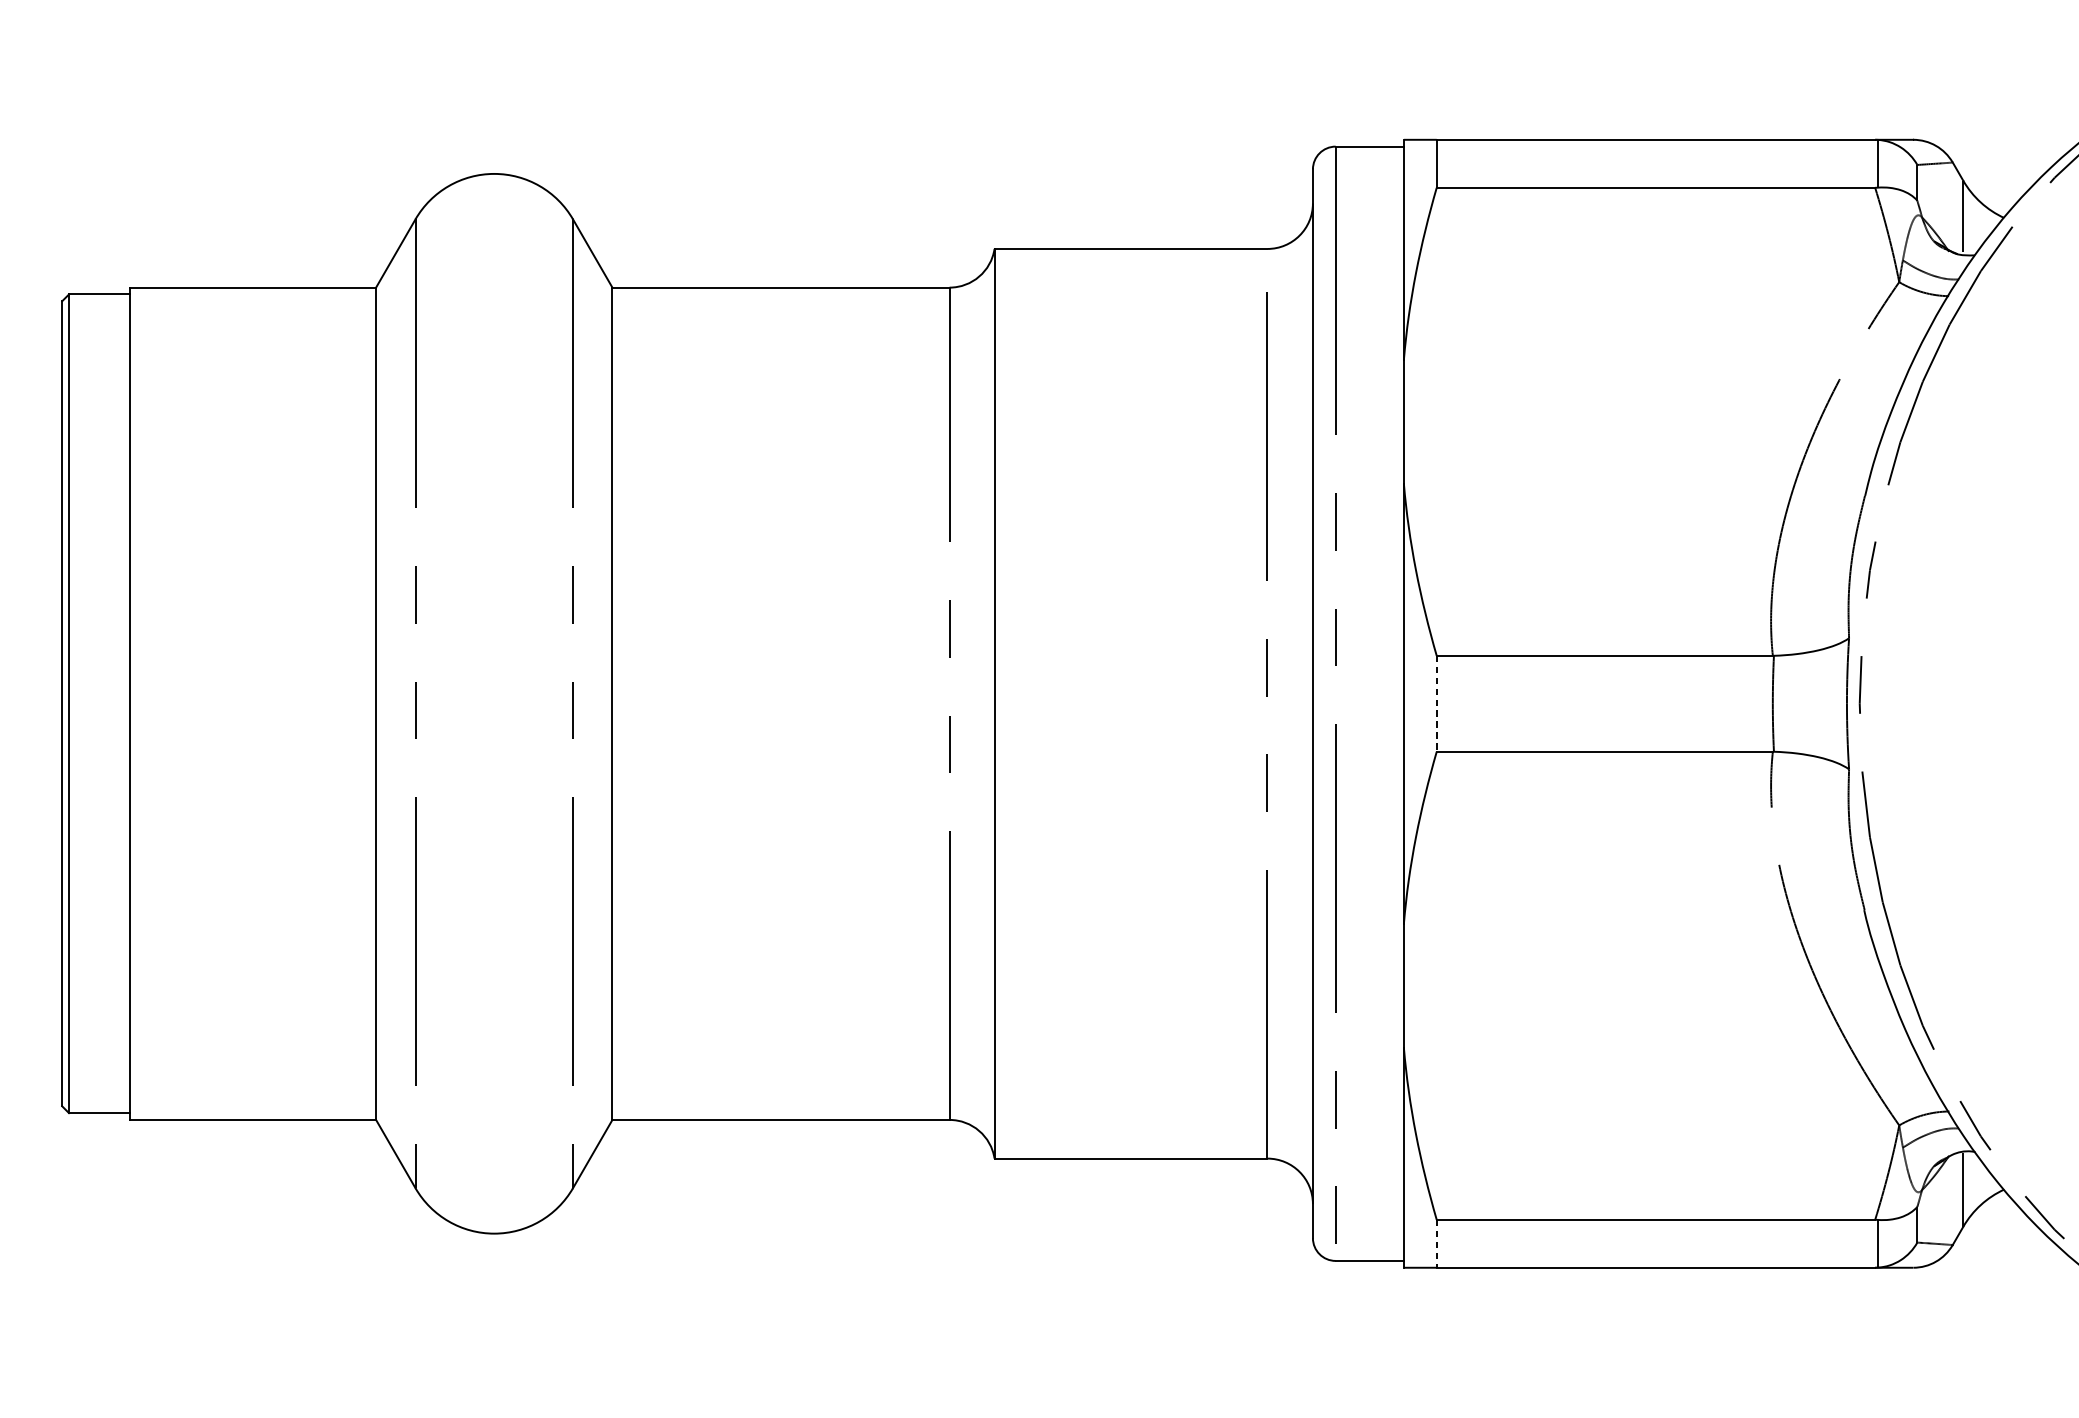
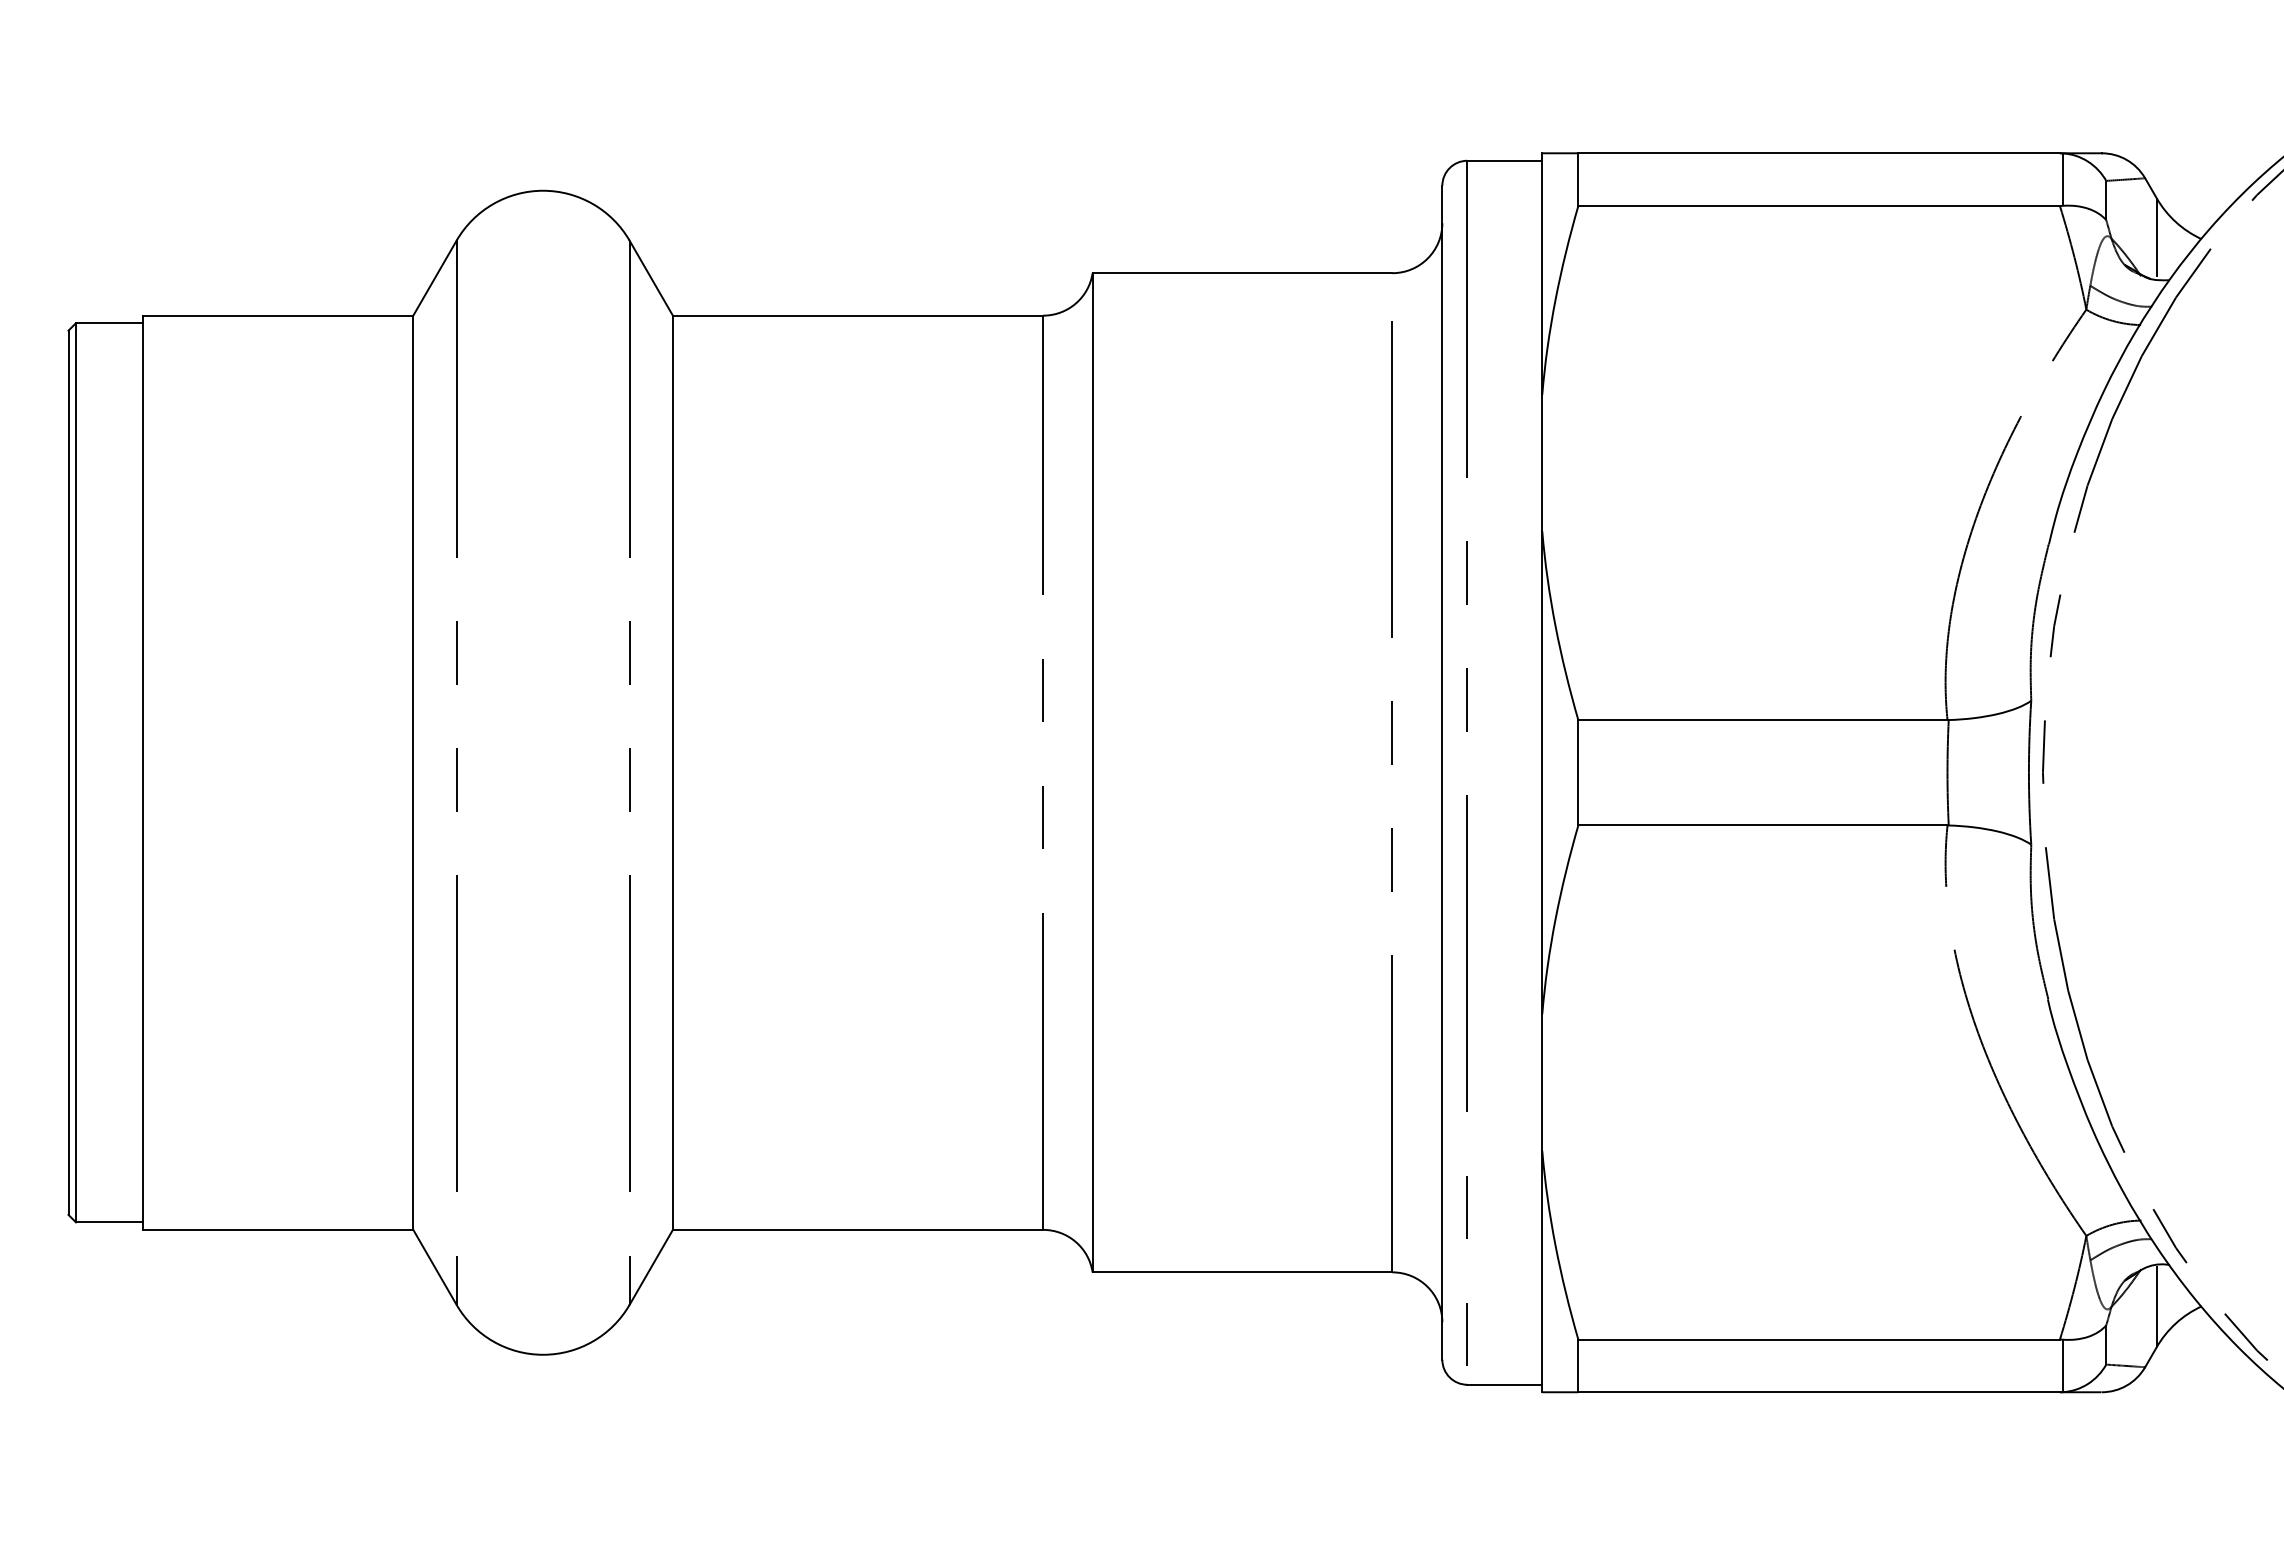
line: (1436, 703) -> (1578, 772), dashed -> solid
line: (1436, 1244) -> (1578, 1366), dashed -> solid

